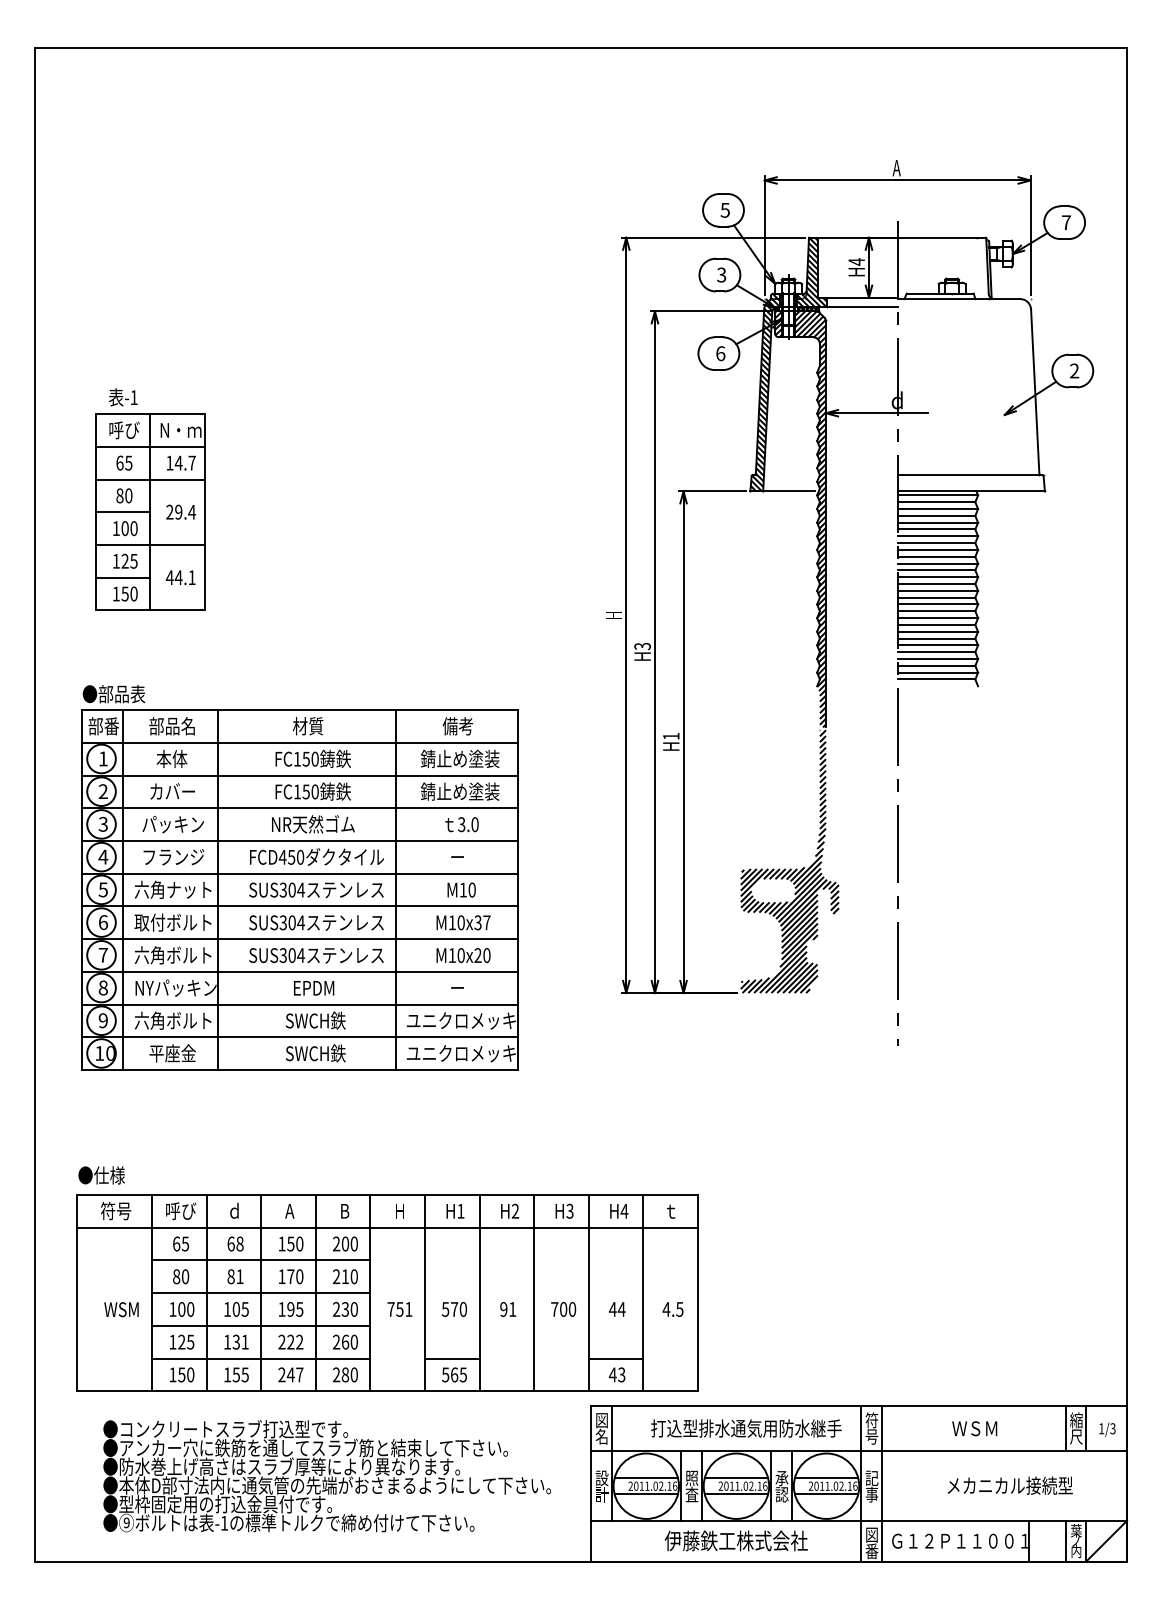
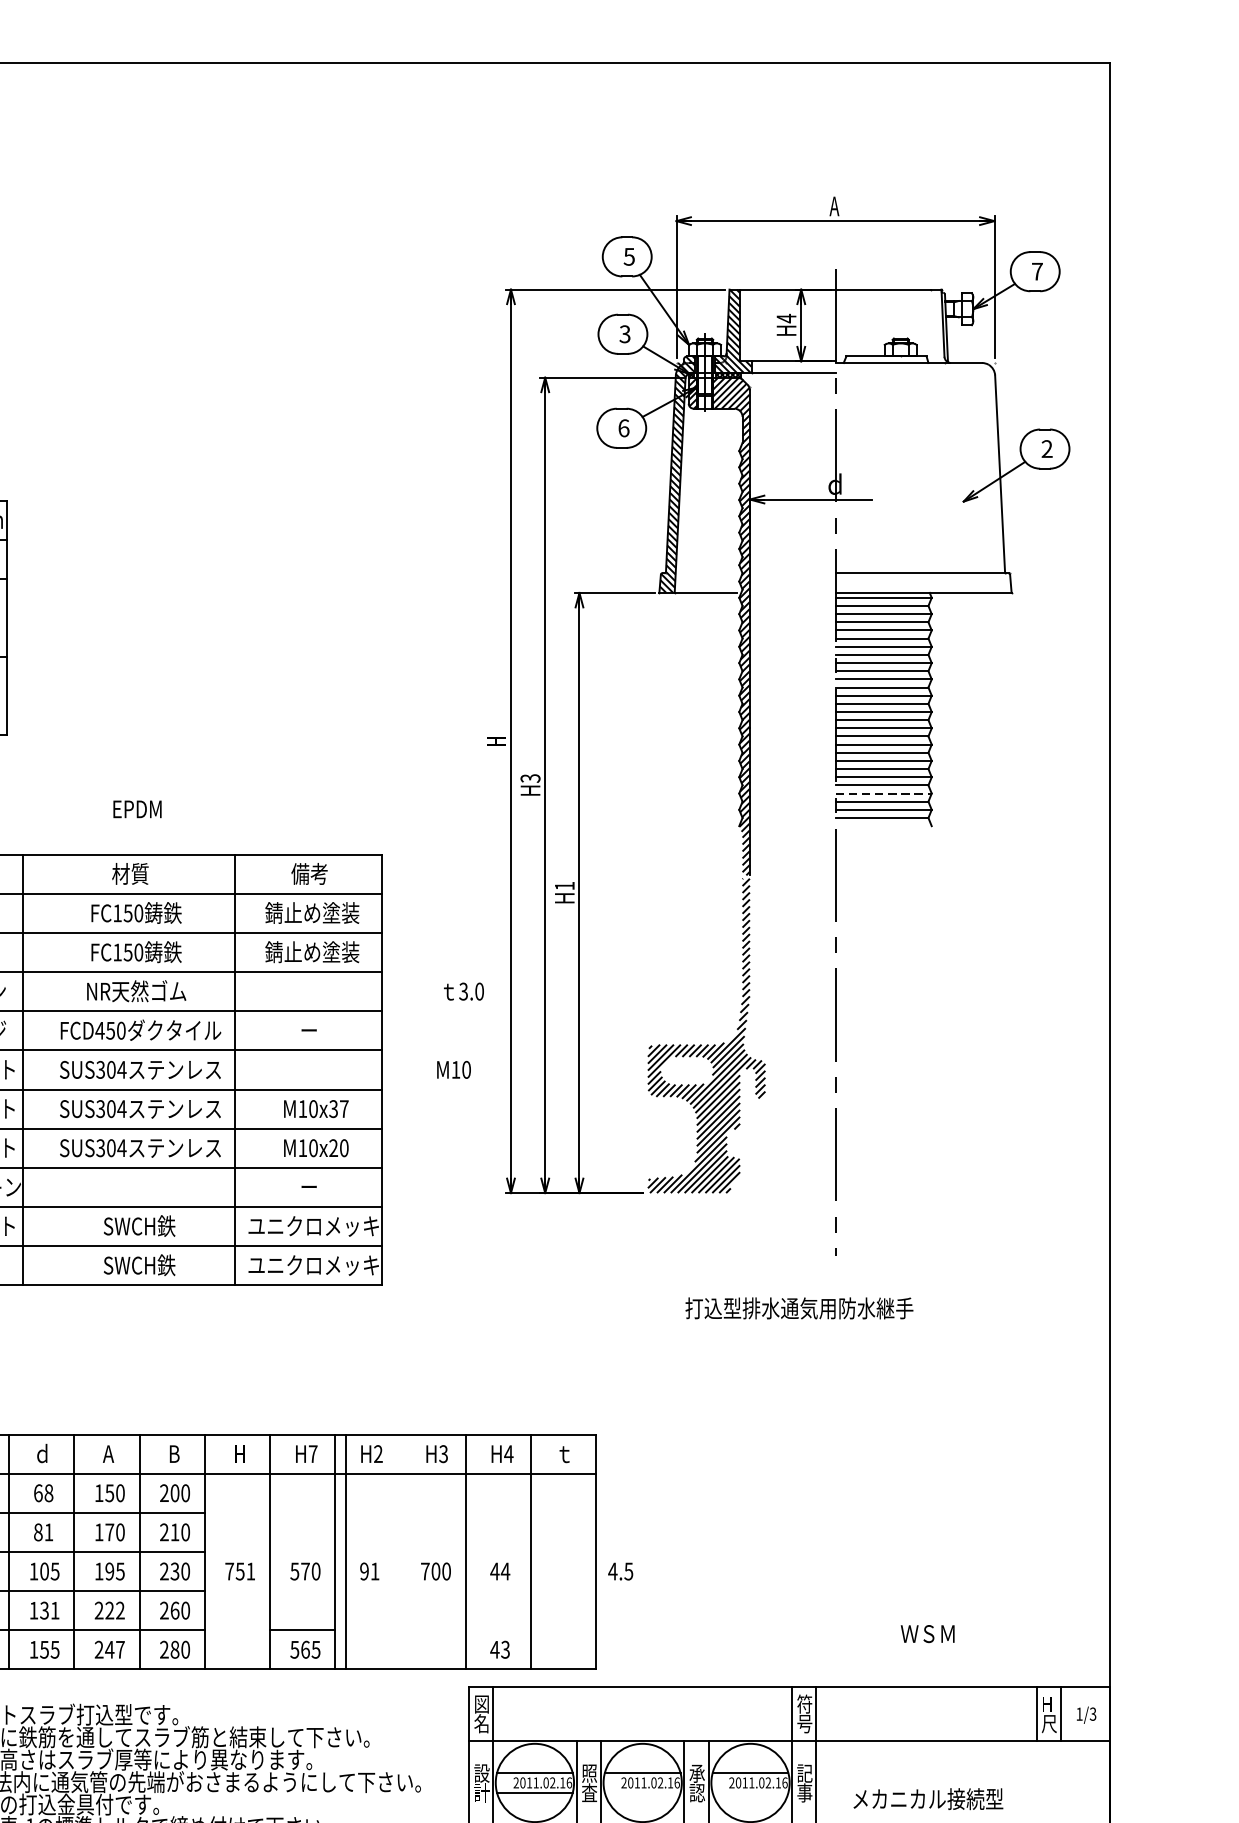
line: (938, 659) -> (884, 794), solid -> dashed
text: (461, 824) -> (463, 991), moved
text: (461, 889) -> (453, 1069), moved
text: (314, 988) -> (138, 809), moved
text: (460, 1211) -> (312, 1454), H1 -> H7
line: (534, 1292) -> (346, 1551), moved
text: (672, 1309) -> (620, 1571), moved
line: (615, 1358) -> (498, 1630), removed
text: (1076, 1420) -> (1049, 1704), 縮 -> H
text: (746, 1428) -> (799, 1308), moved
text: (974, 1428) -> (927, 1633), moved
text: (1009, 1485) -> (927, 1798), moved
line: (736, 1494) -> (642, 1792), removed
line: (826, 1494) -> (750, 1792), removed

